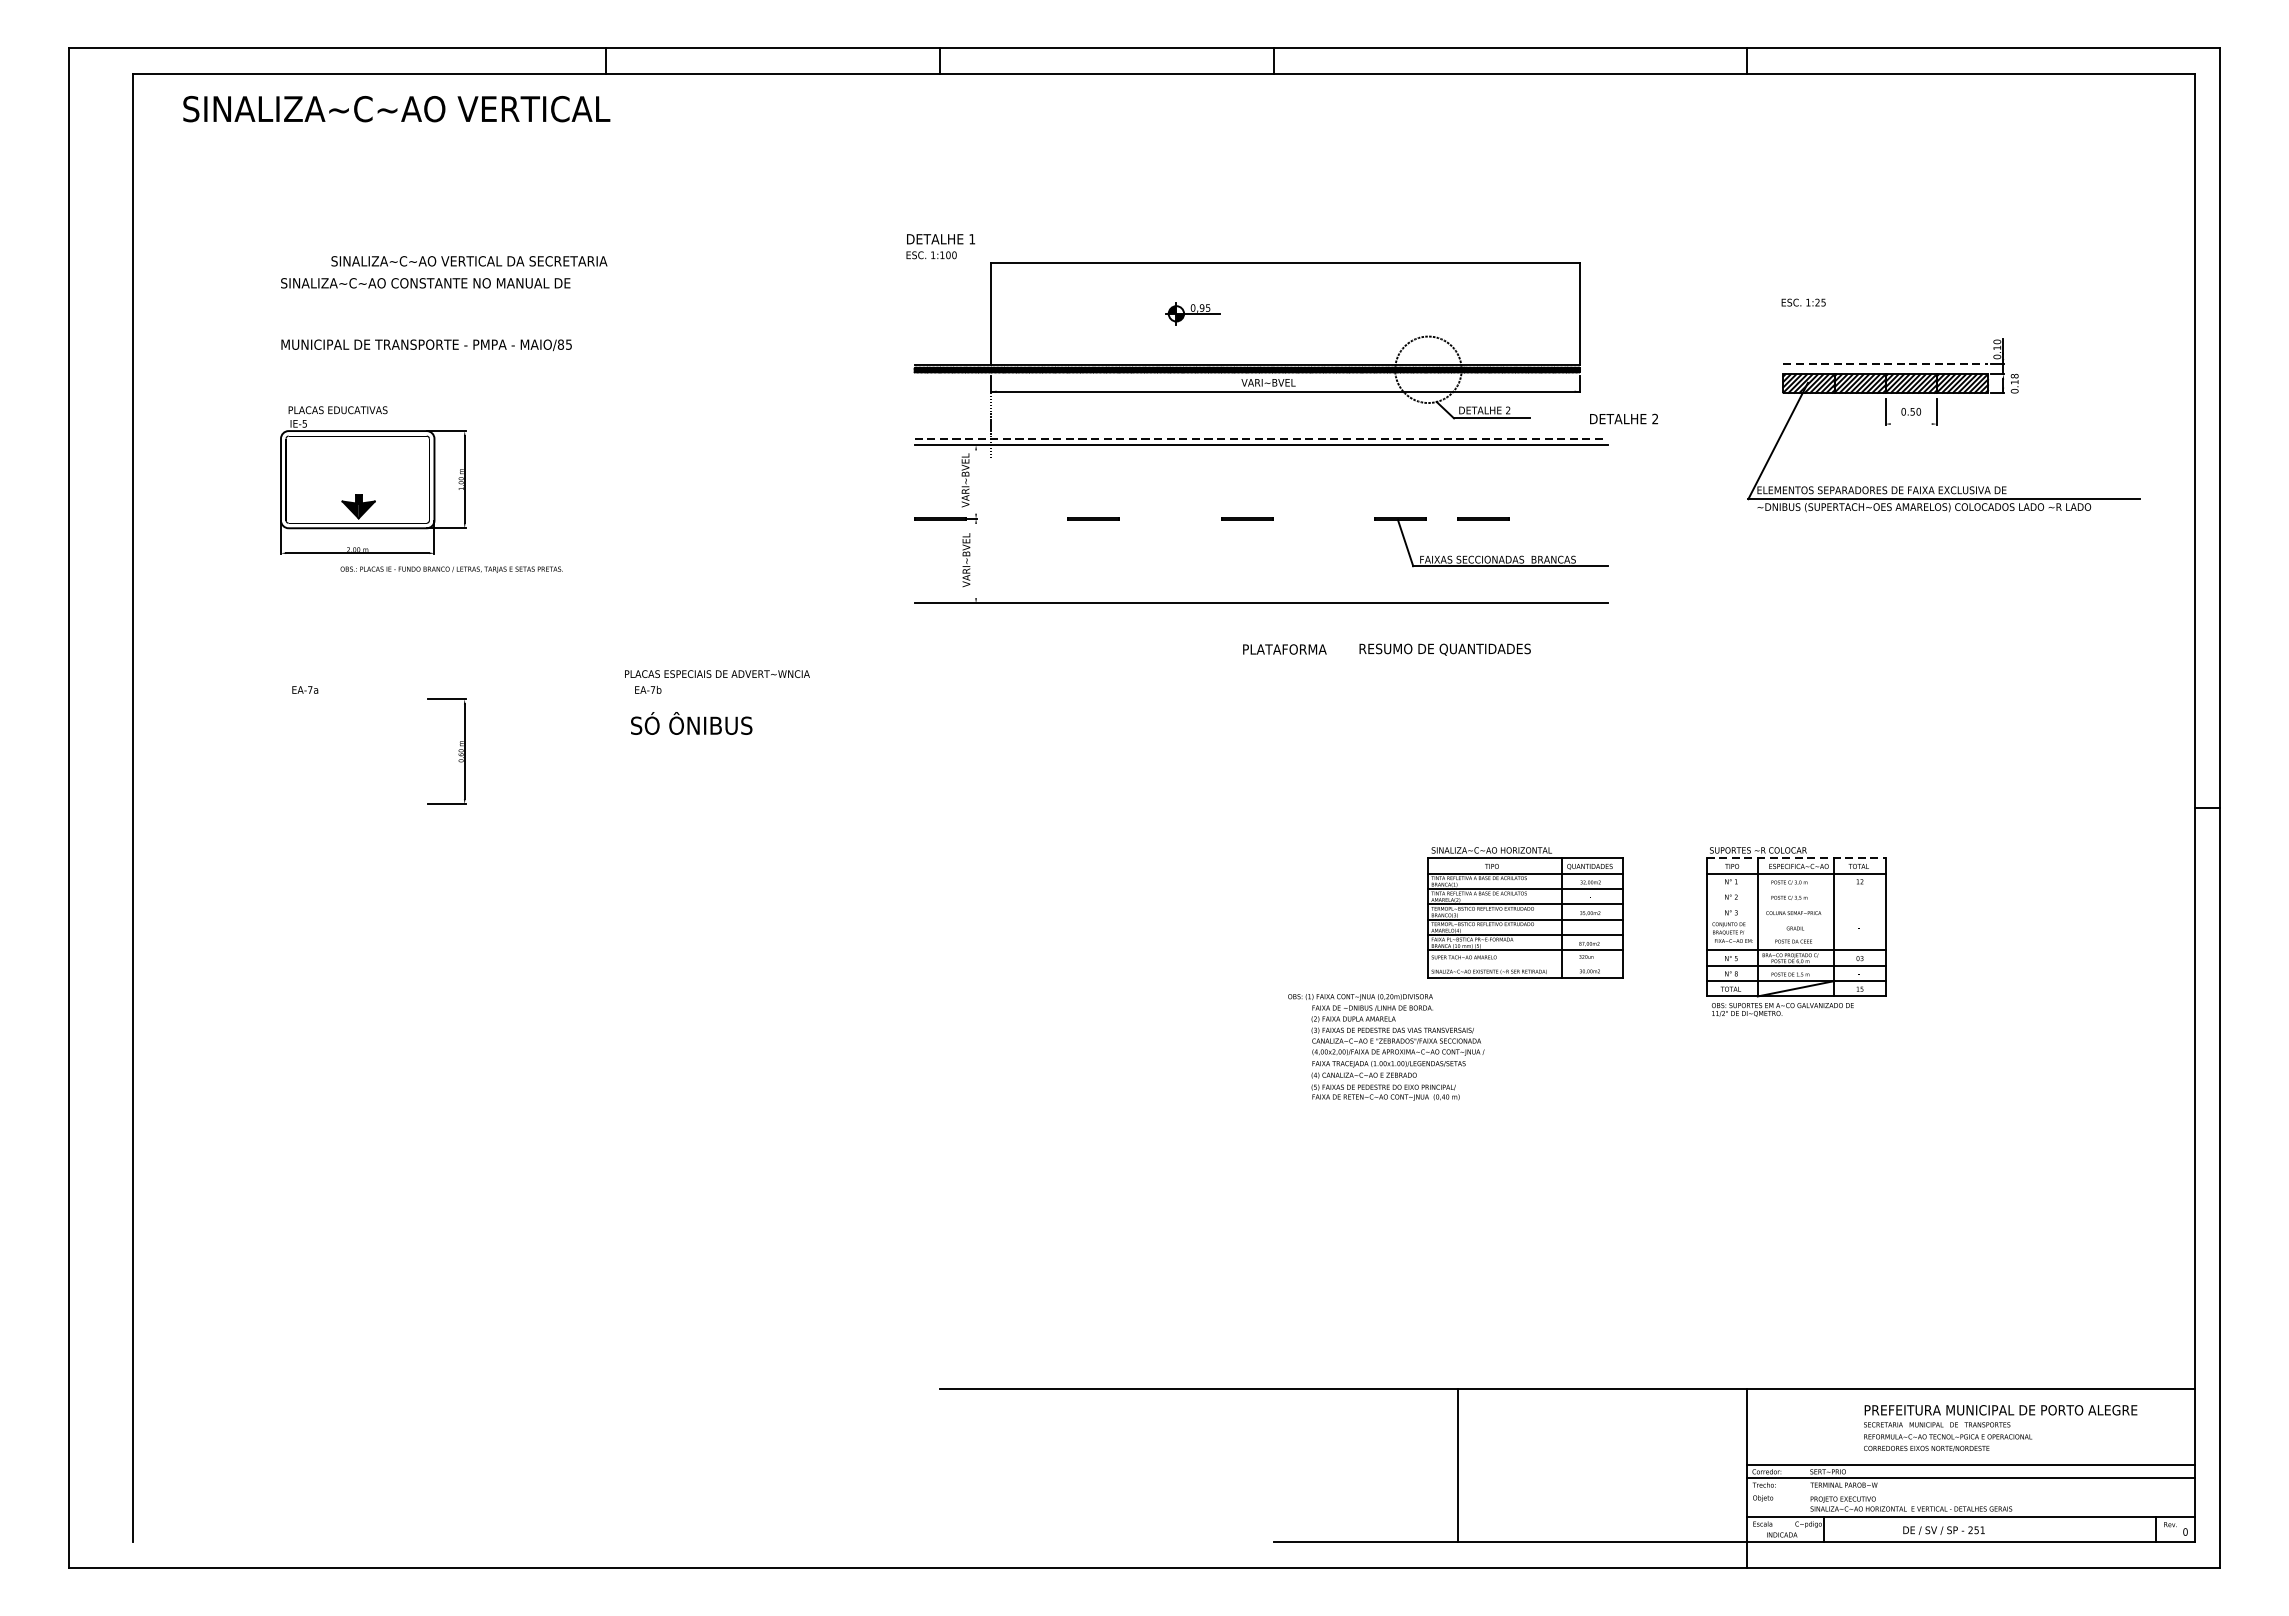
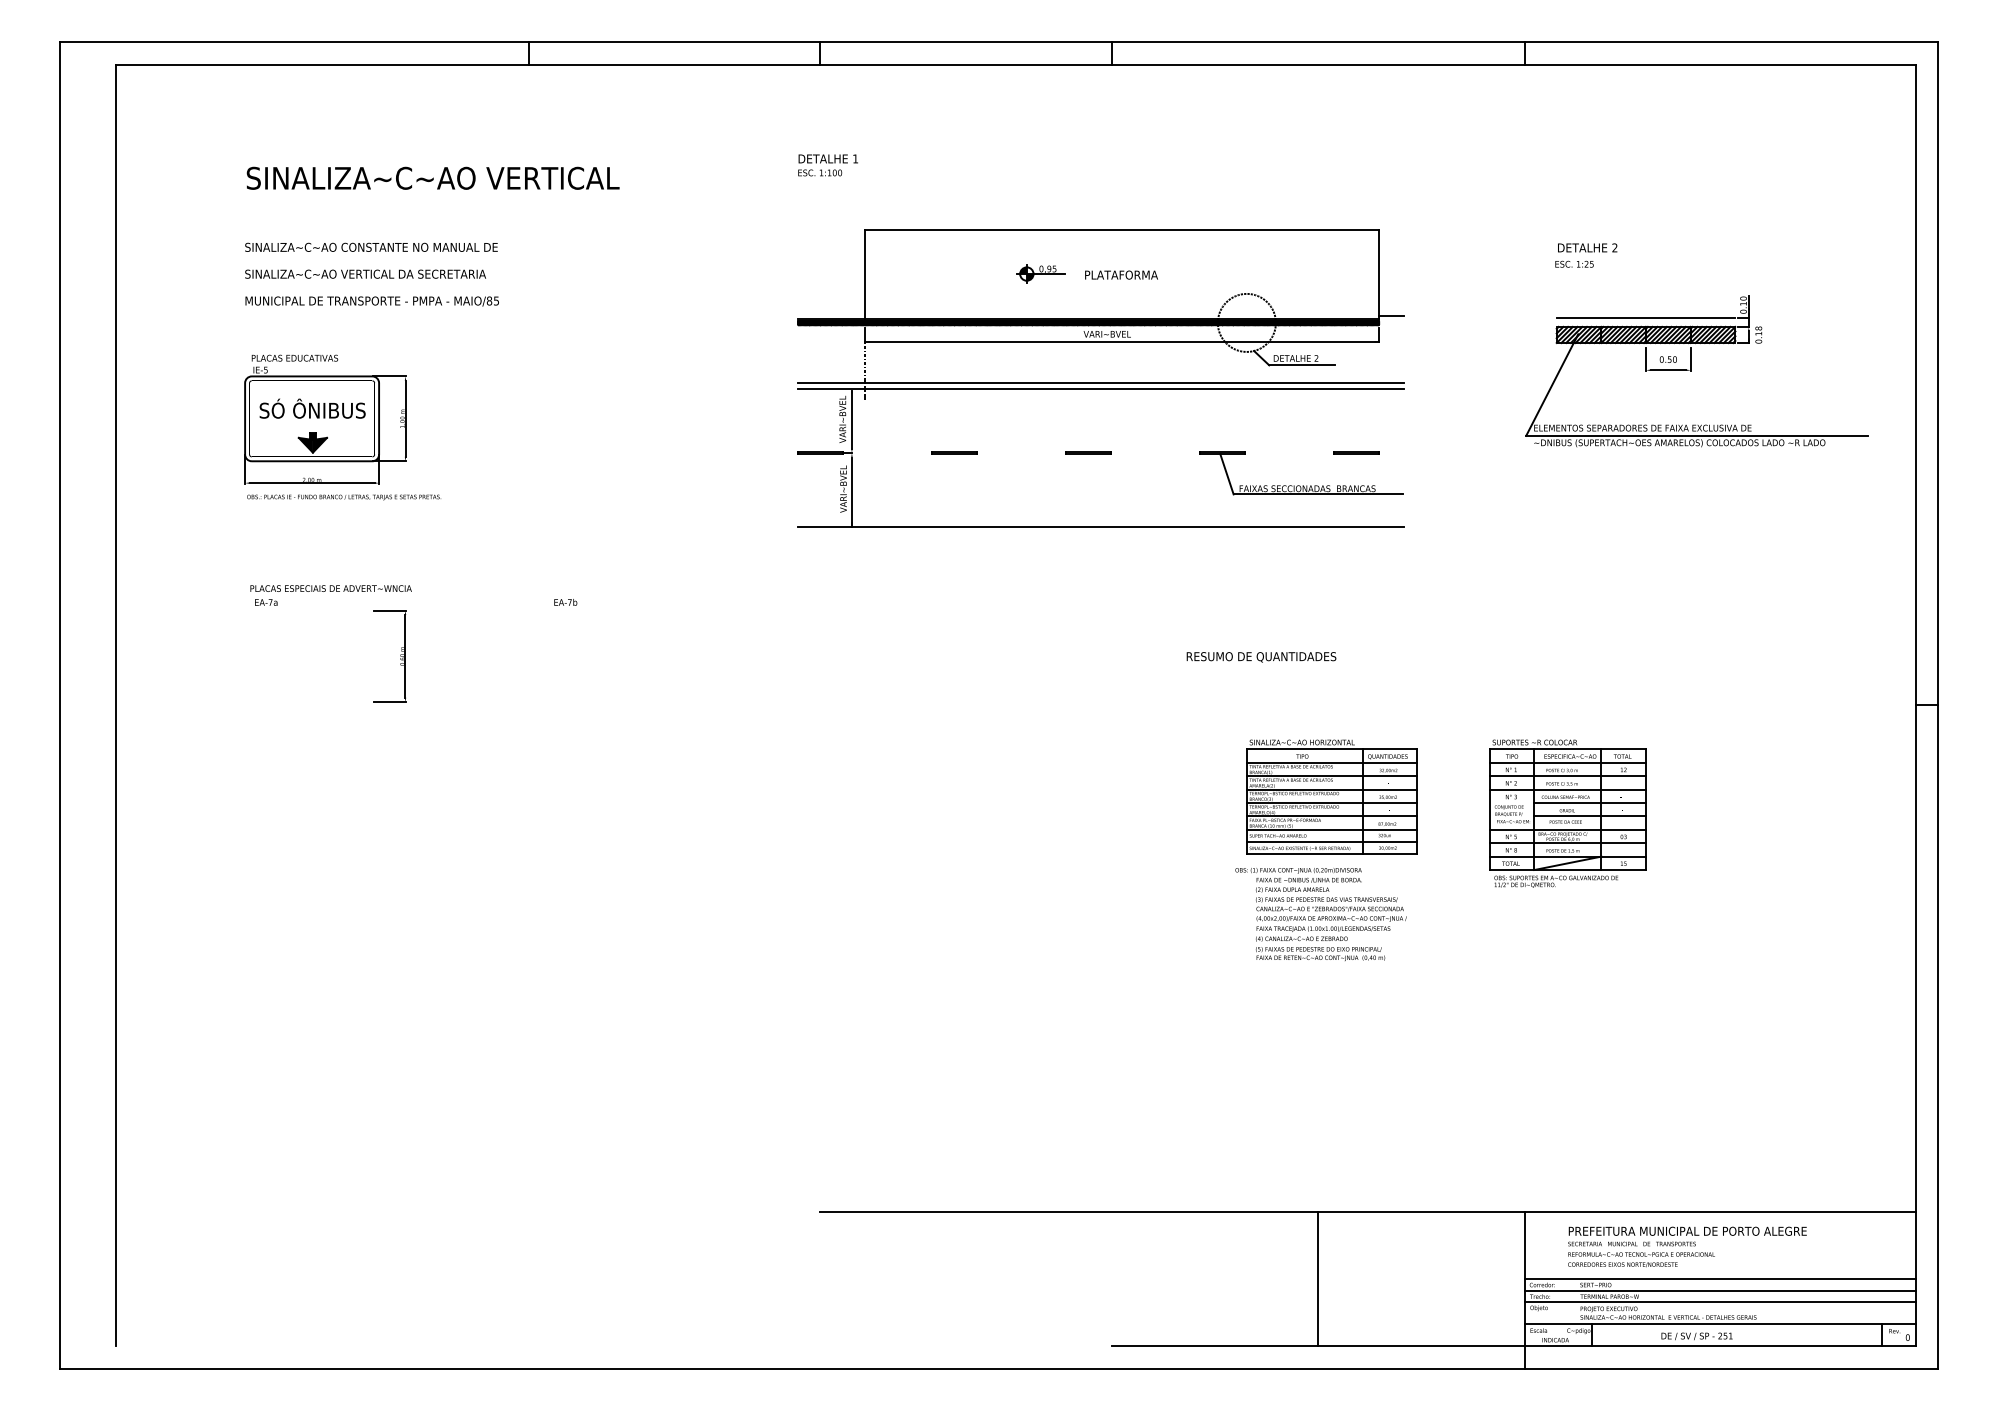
text: (395, 108) -> (432, 177), moved
text: (940, 246) -> (827, 165), moved
text: (469, 260) -> (365, 273), moved
line: (1594, 361) -> (1391, 315), added
line: (1886, 364) -> (1646, 318), dashed -> solid
text: (1623, 418) -> (1587, 247), moved
line: (1911, 424) -> (1668, 370), added
line: (1261, 439) -> (1101, 383), dashed -> solid
line: (975, 480) -> (851, 419), added
line: (1482, 518) -> (1356, 452), moved
line: (975, 562) -> (851, 491), added
text: (452, 569) -> (344, 497), moved
text: (1284, 648) -> (1121, 274), moved
text: (1445, 649) -> (1261, 657), moved
text: (716, 673) -> (330, 588), moved
text: (691, 723) -> (312, 408), moved
line: (1796, 858) -> (1568, 749), dashed -> solid
line: (1795, 889) -> (1567, 776), added
line: (1795, 904) -> (1567, 789), added
line: (1822, 920) -> (1590, 803), added
line: (1822, 935) -> (1590, 816), added
line: (1525, 963) -> (1331, 841), added
text: (1385, 1047) -> (1320, 914), moved
text: (2000, 1427) -> (1687, 1246), moved
line: (1457, 1465) -> (1318, 1279), moved
line: (1969, 1490) -> (1719, 1301), added

